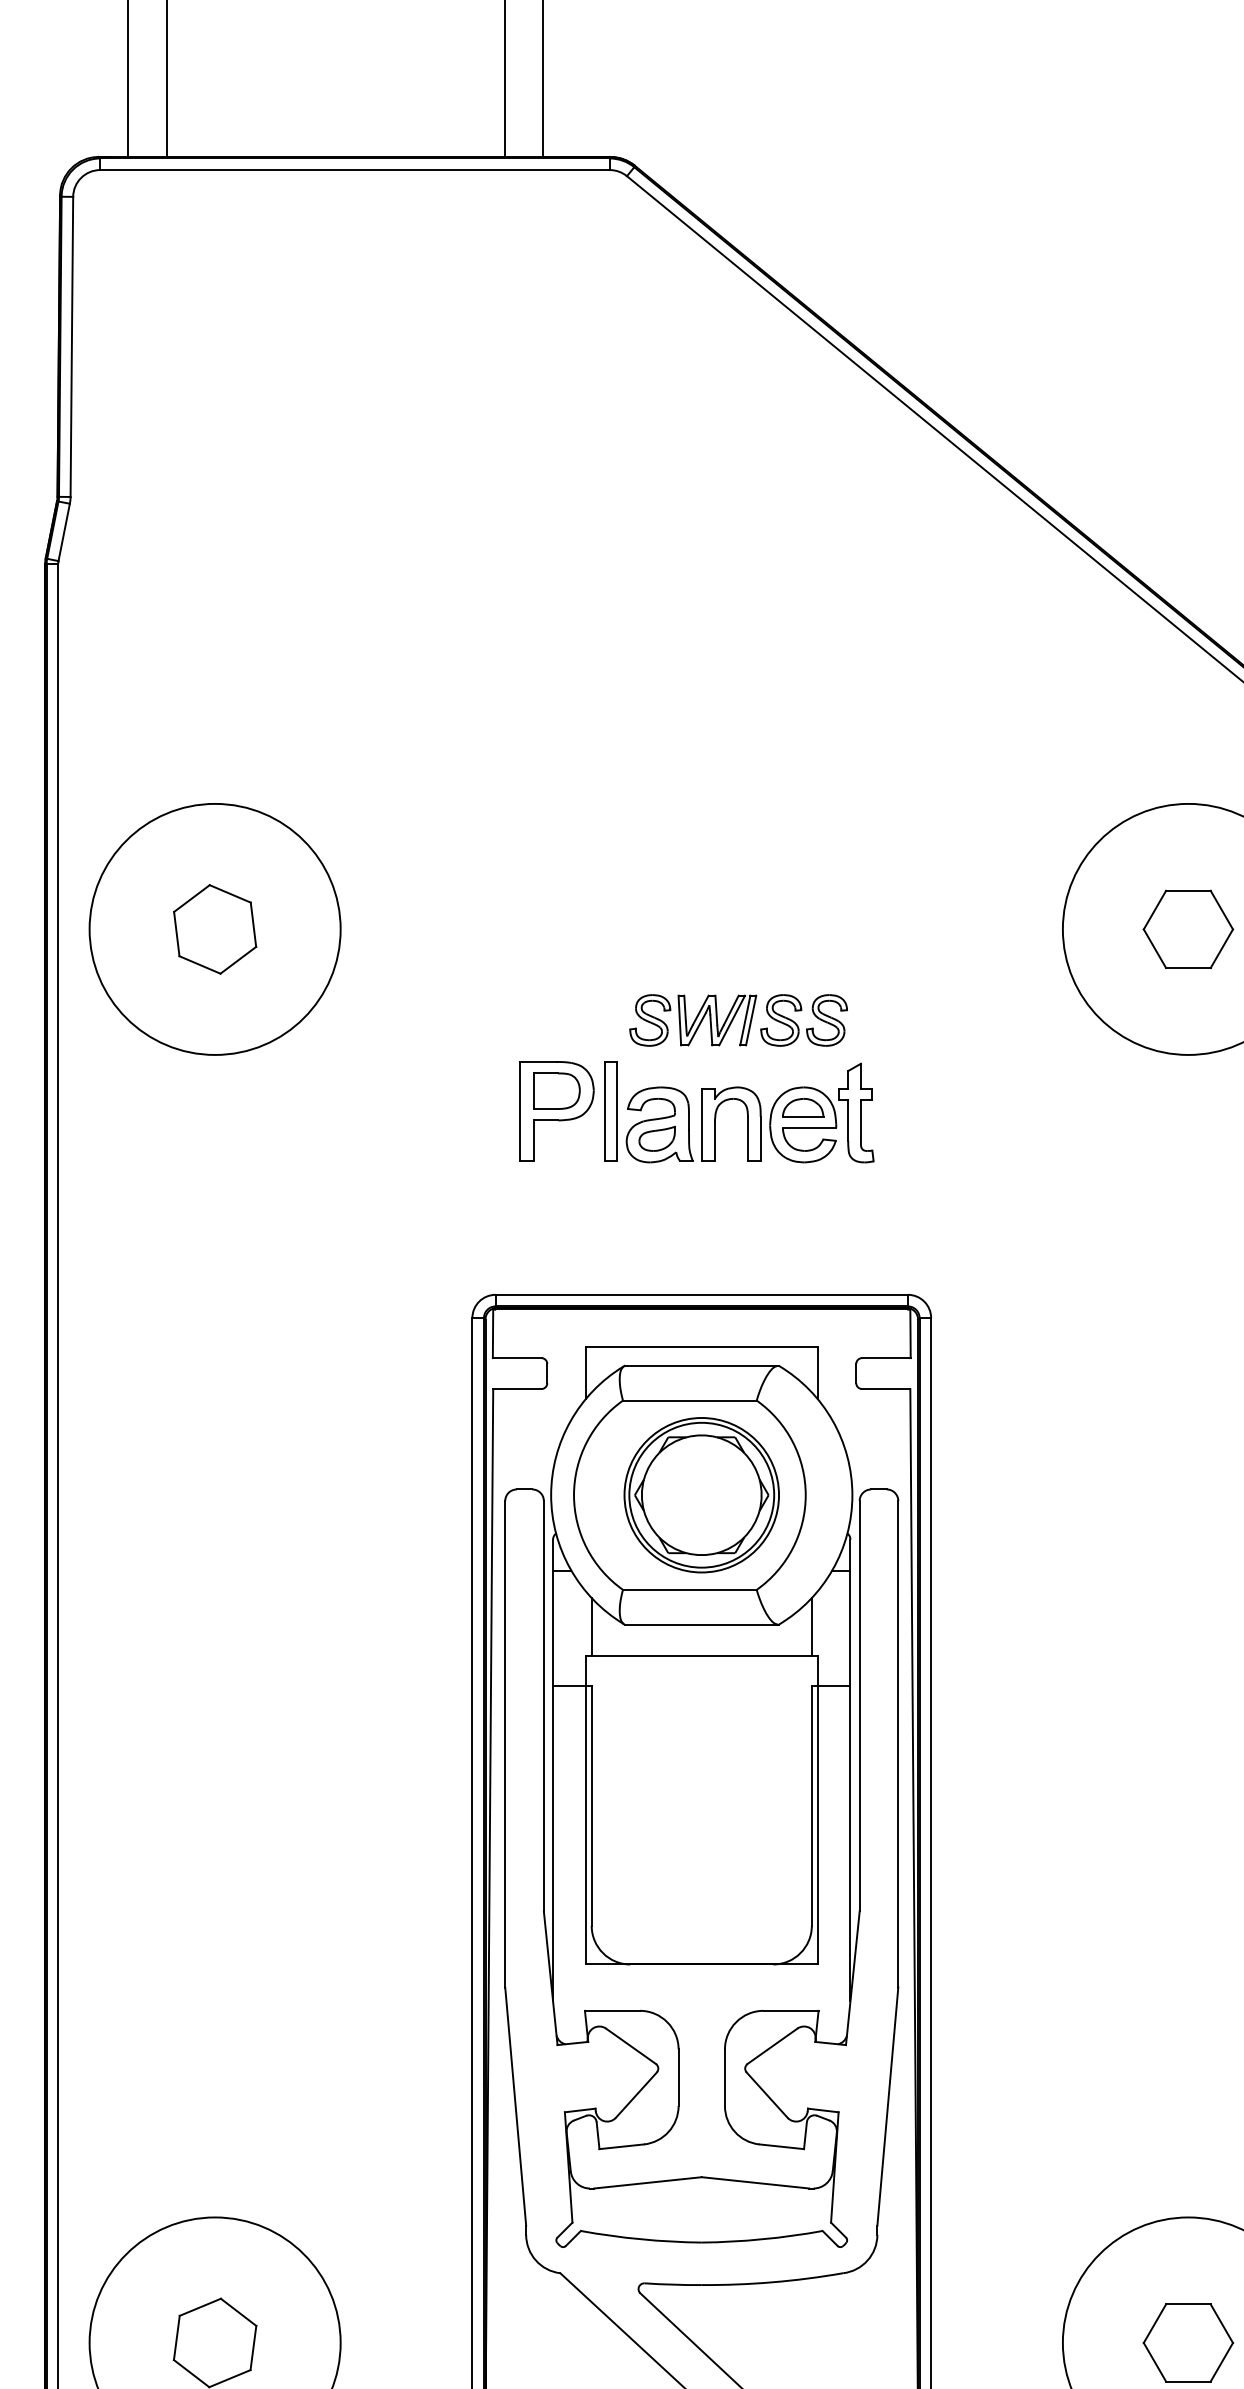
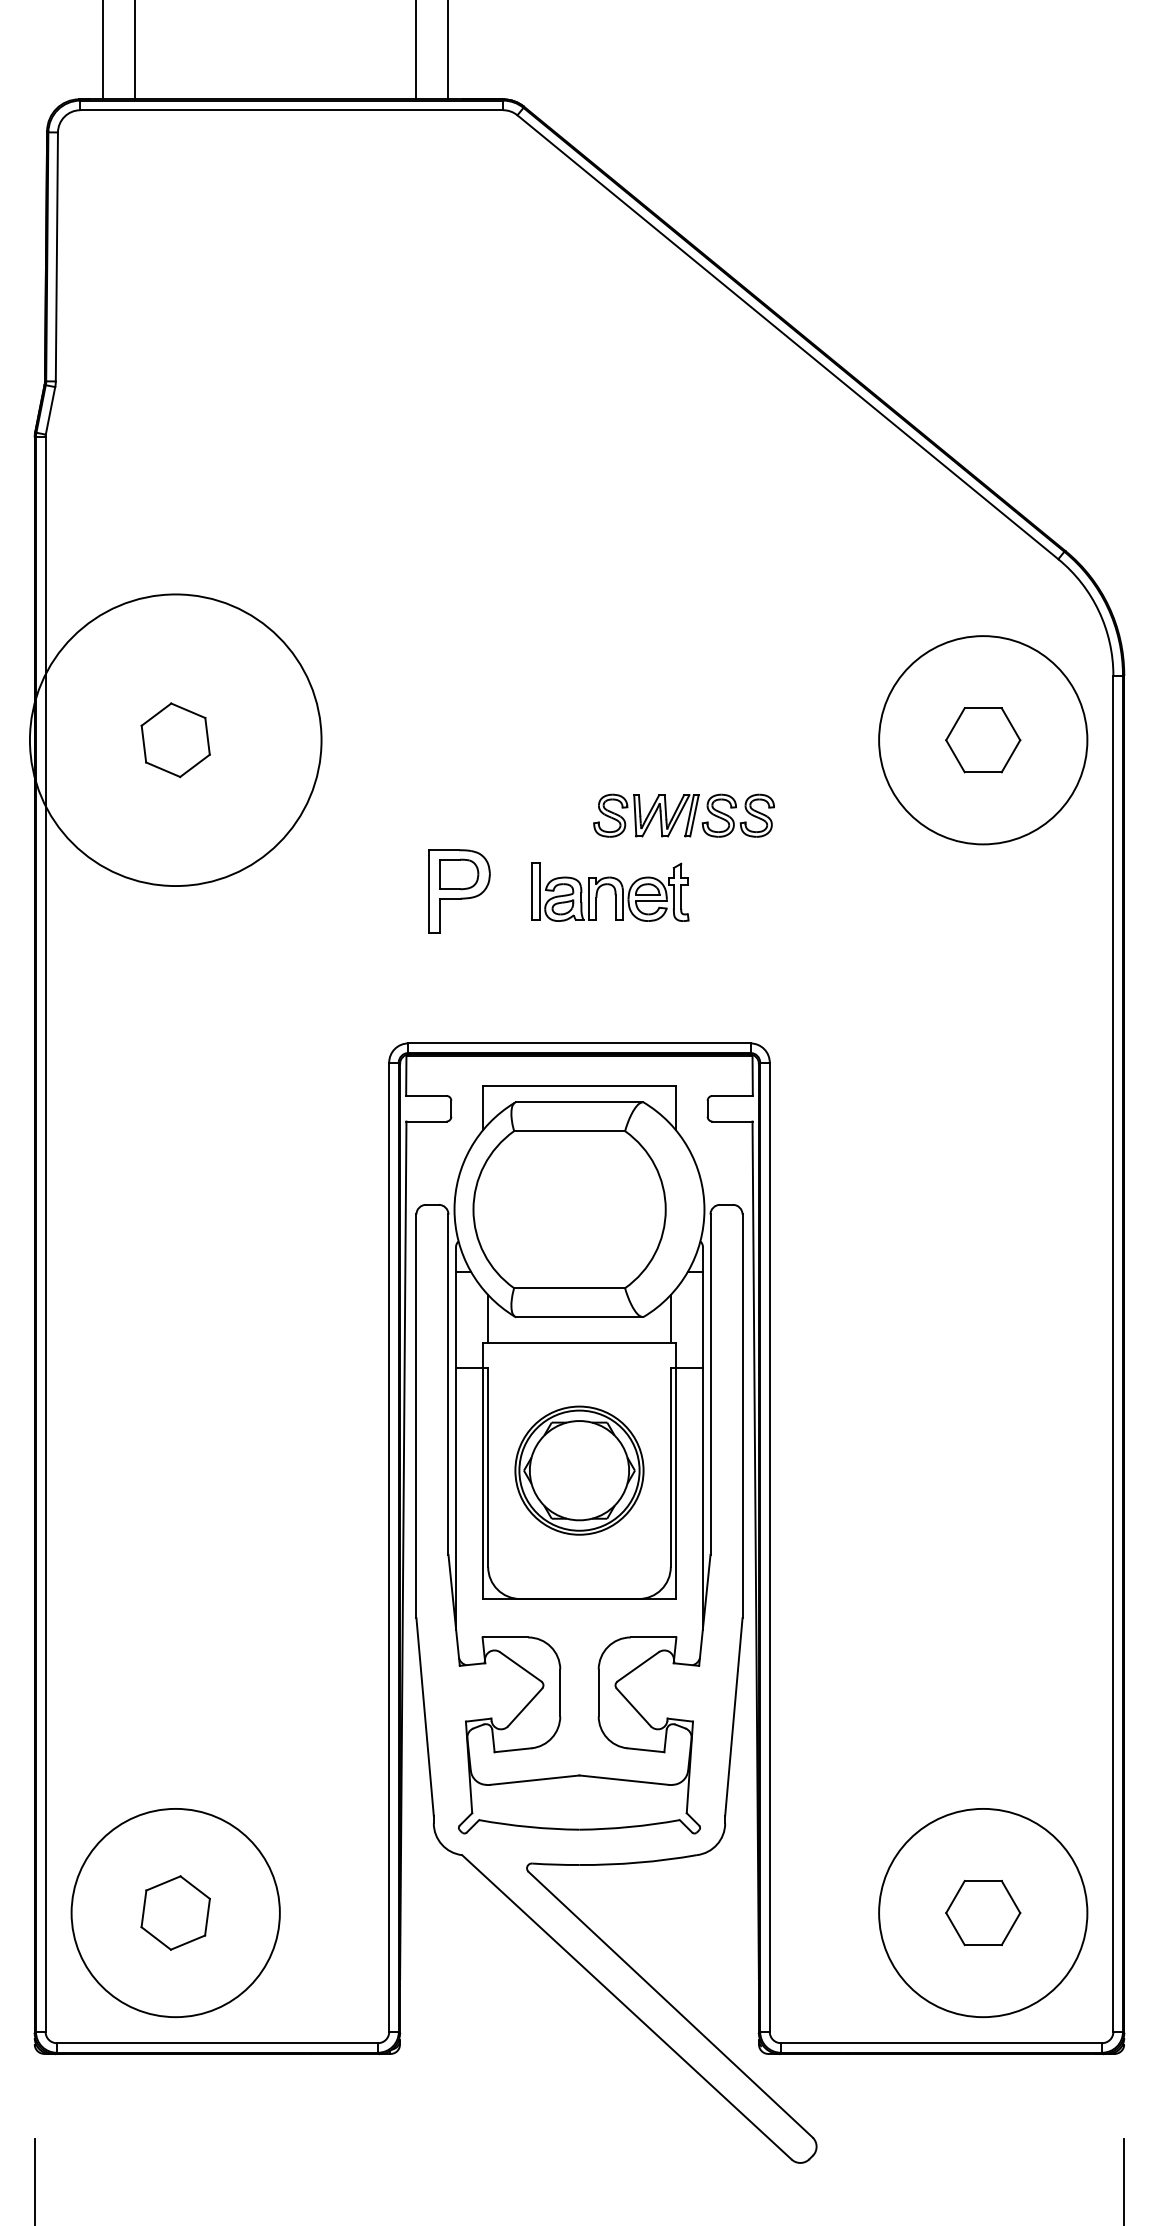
circle: (214, 929) -> (175, 740), size x1.4
part: (737, 1020) -> (683, 815), moved
part: (739, 1111) -> (610, 891), size x0.7
part: (701, 1495) -> (579, 1470), moved

